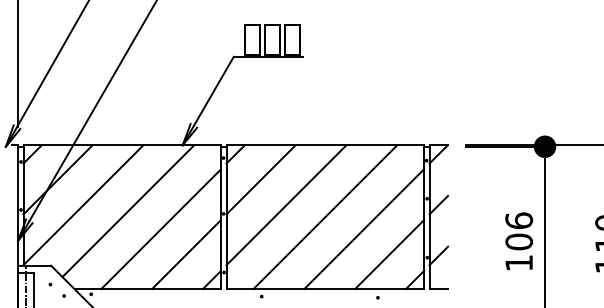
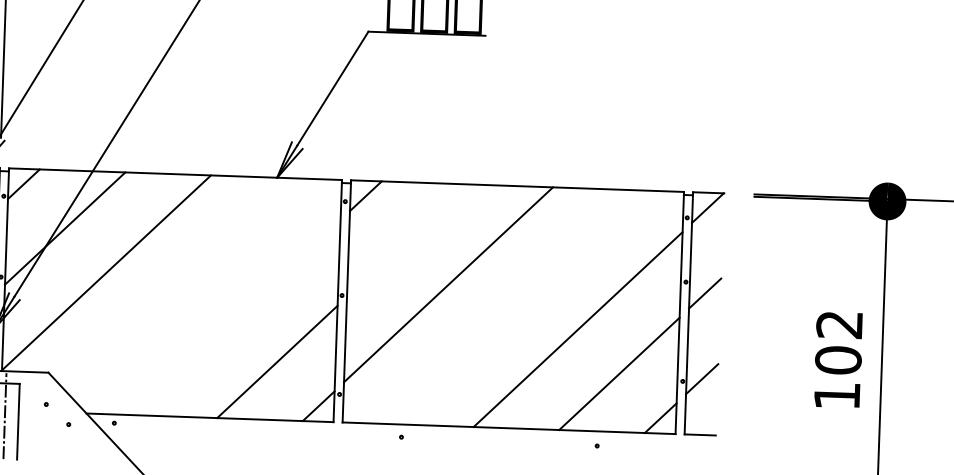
line: (260, 179) -> (406, 239), removed
line: (128, 211) -> (182, 286), removed
line: (325, 217) -> (513, 307), removed
text: (519, 220) -> (840, 324), 106 -> 102
line: (161, 229) -> (236, 318), removed

